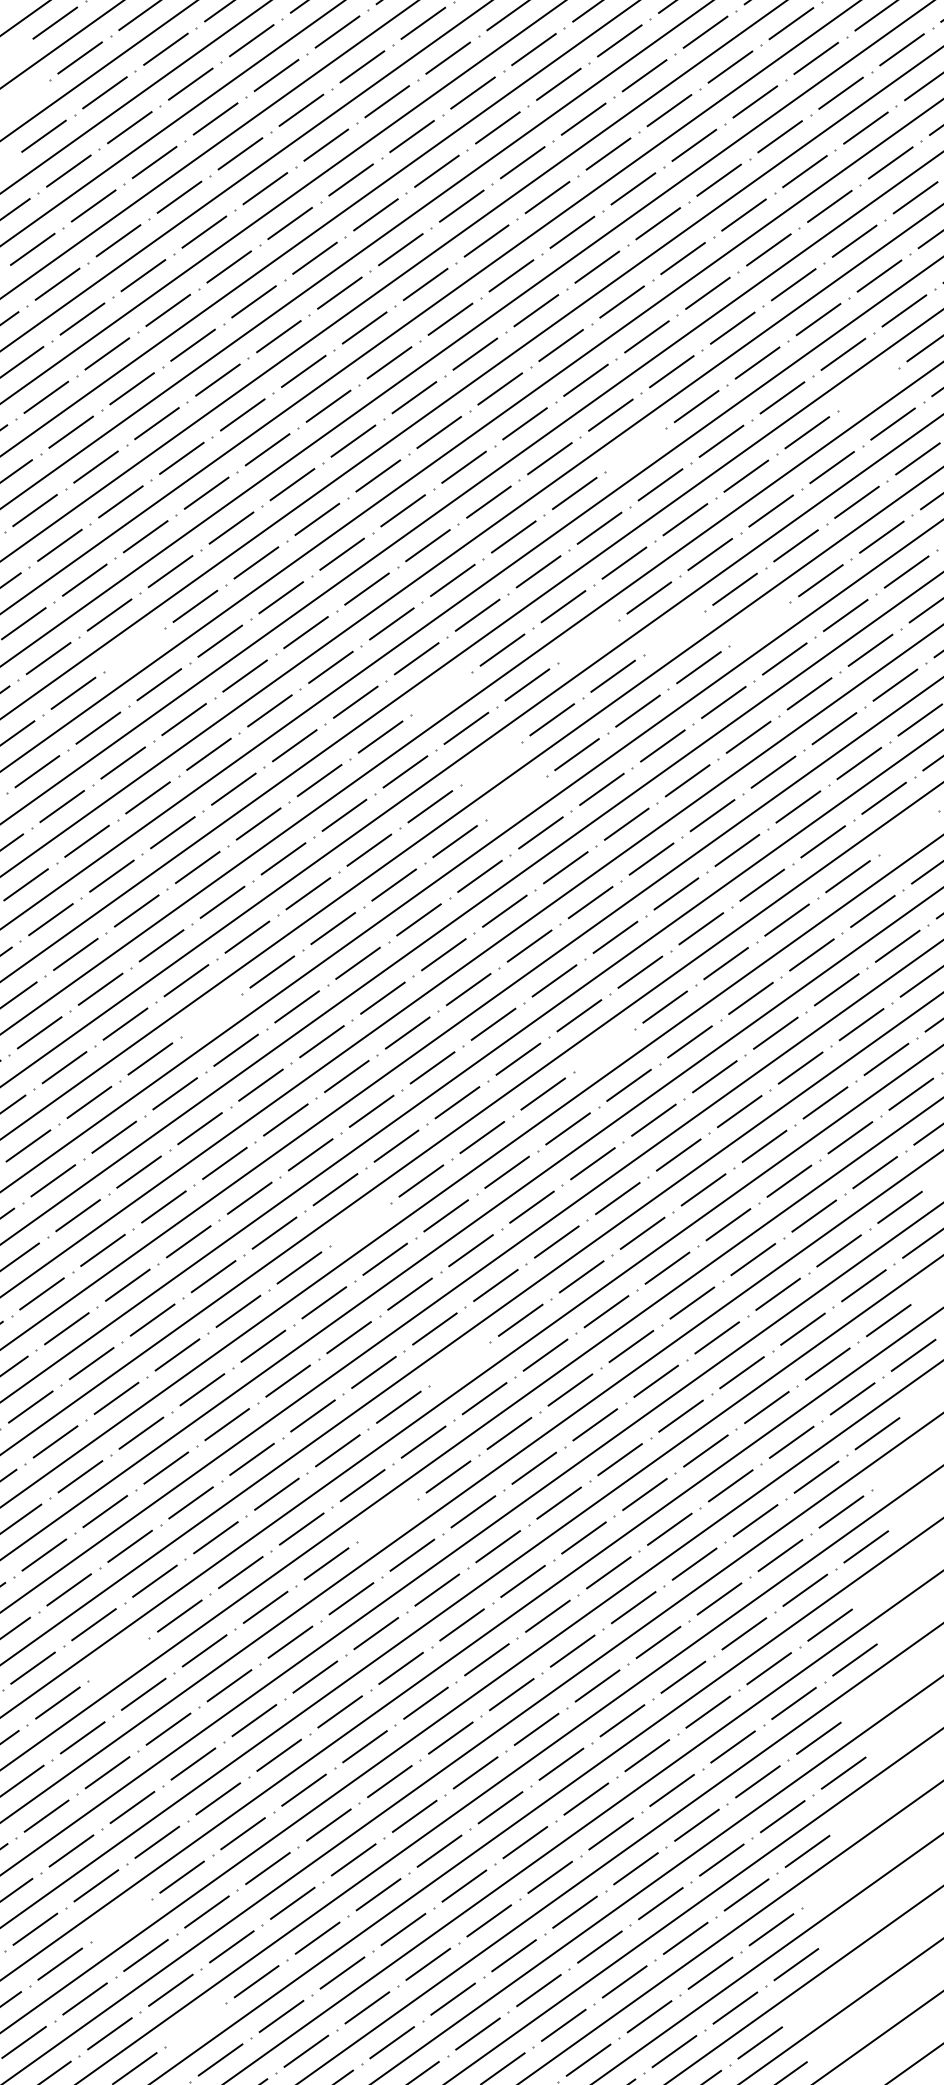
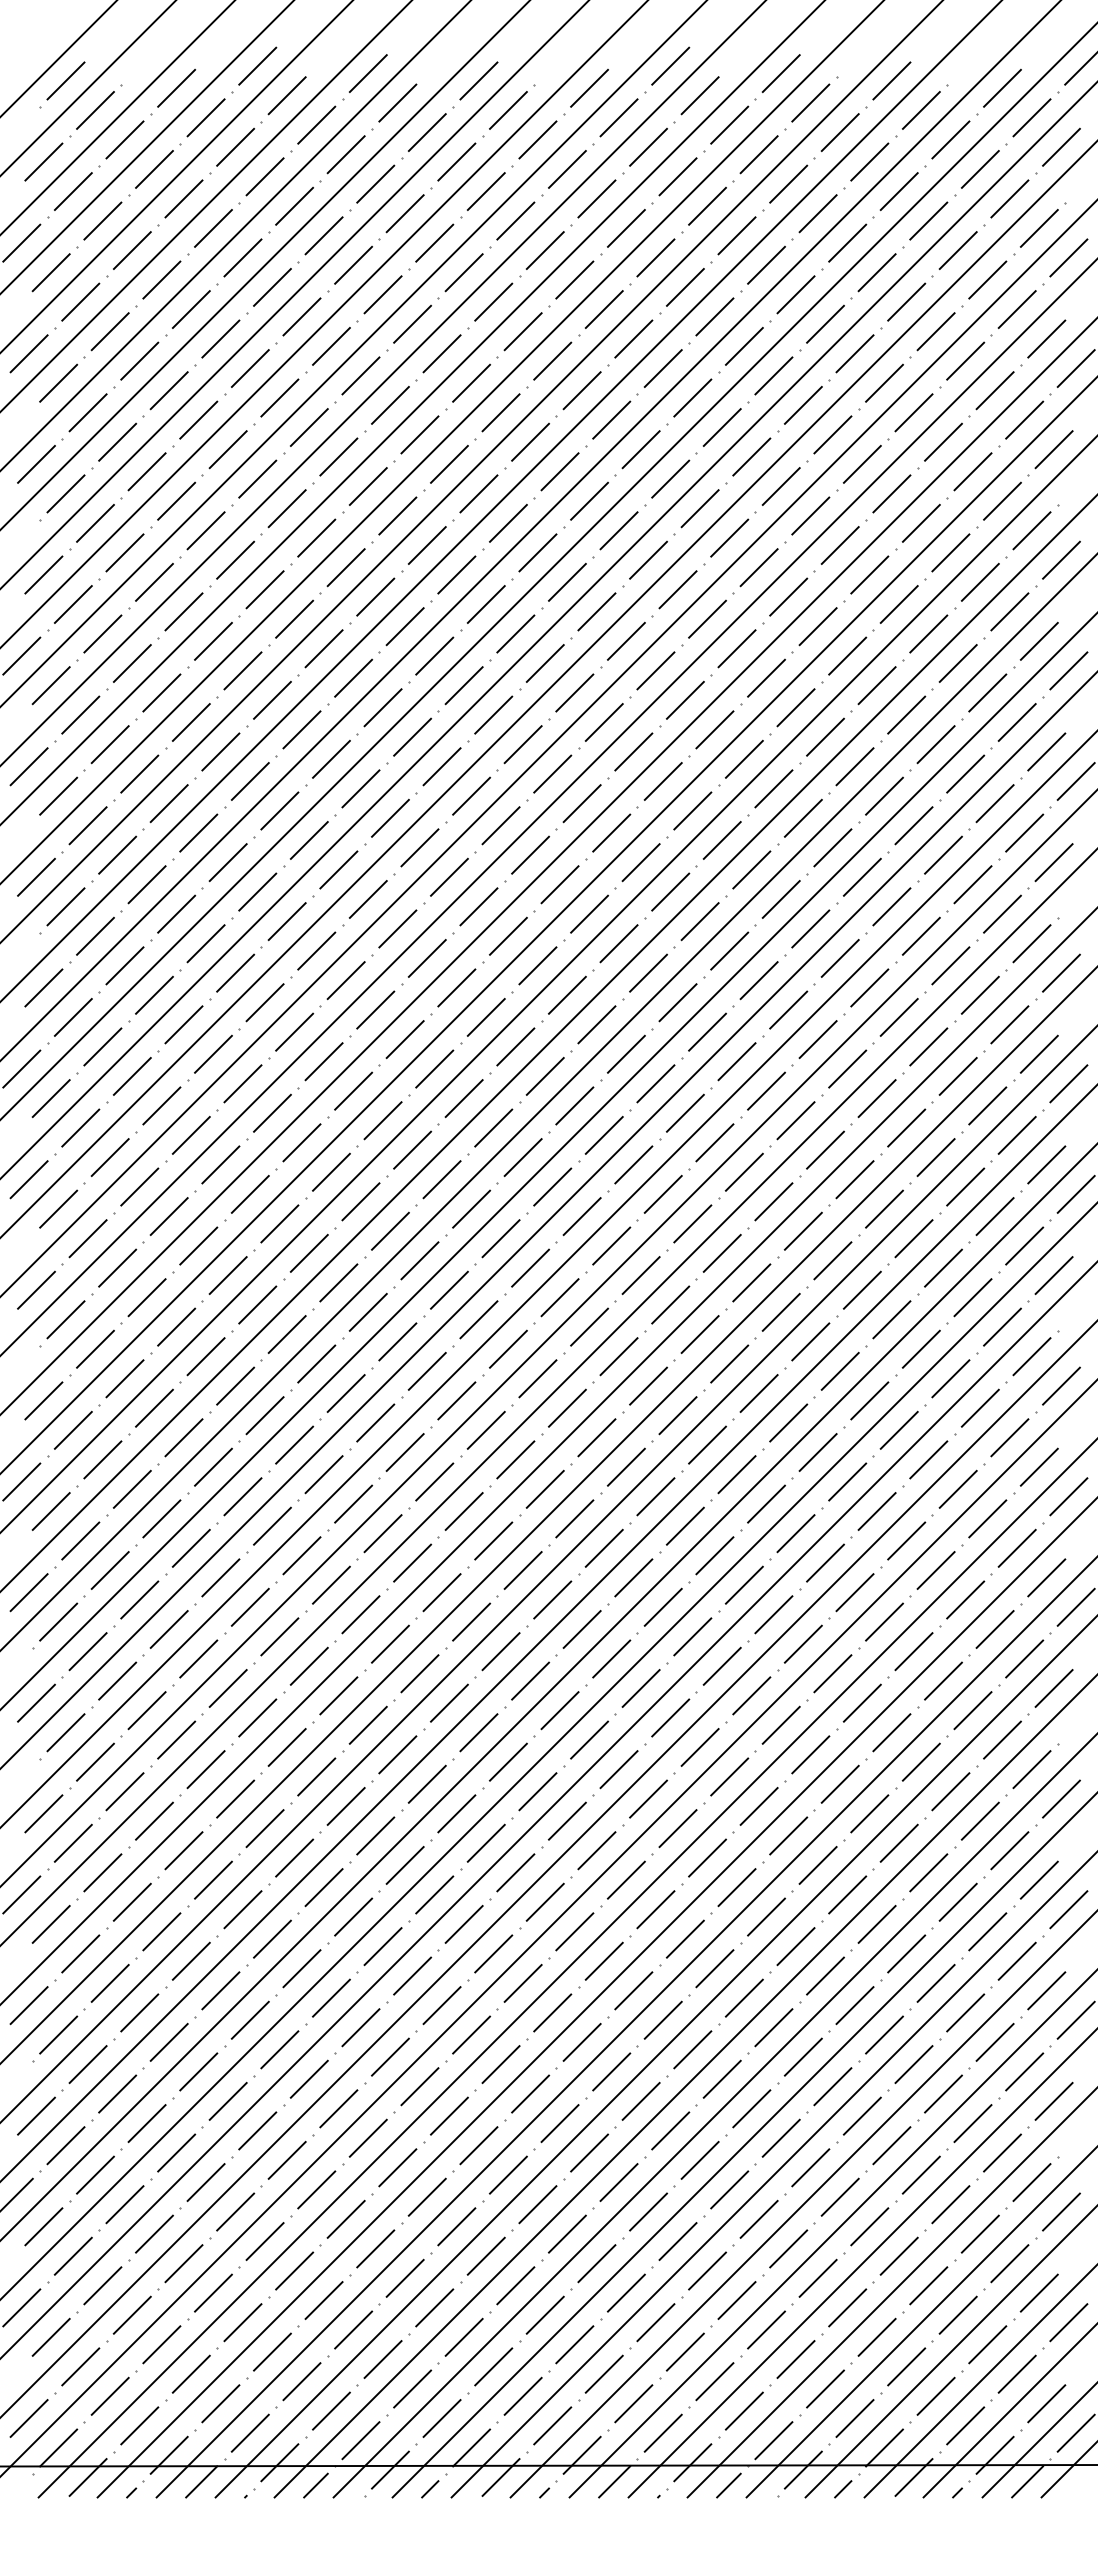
line: (867, 389) -> (876, 685), added
line: (634, 449) -> (662, 781), added
line: (759, 623) -> (810, 928), added
line: (674, 632) -> (729, 950), added
line: (588, 640) -> (648, 972), added
line: (134, 649) -> (213, 1053), added
line: (441, 693) -> (515, 1046), added
line: (491, 762) -> (574, 1105), added
line: (515, 798) -> (603, 1135), added
line: (908, 832) -> (987, 1105), added
line: (210, 1015) -> (345, 1393), added
line: (604, 1050) -> (729, 1363), added
line: (359, 1224) -> (522, 1570), added
line: (459, 1363) -> (640, 1688), added
line: (387, 1520) -> (596, 1850), added
line: (118, 1659) -> (360, 2027), added
line: (120, 1919) -> (404, 2277), added
line: (195, 2024) -> (493, 2366), added

